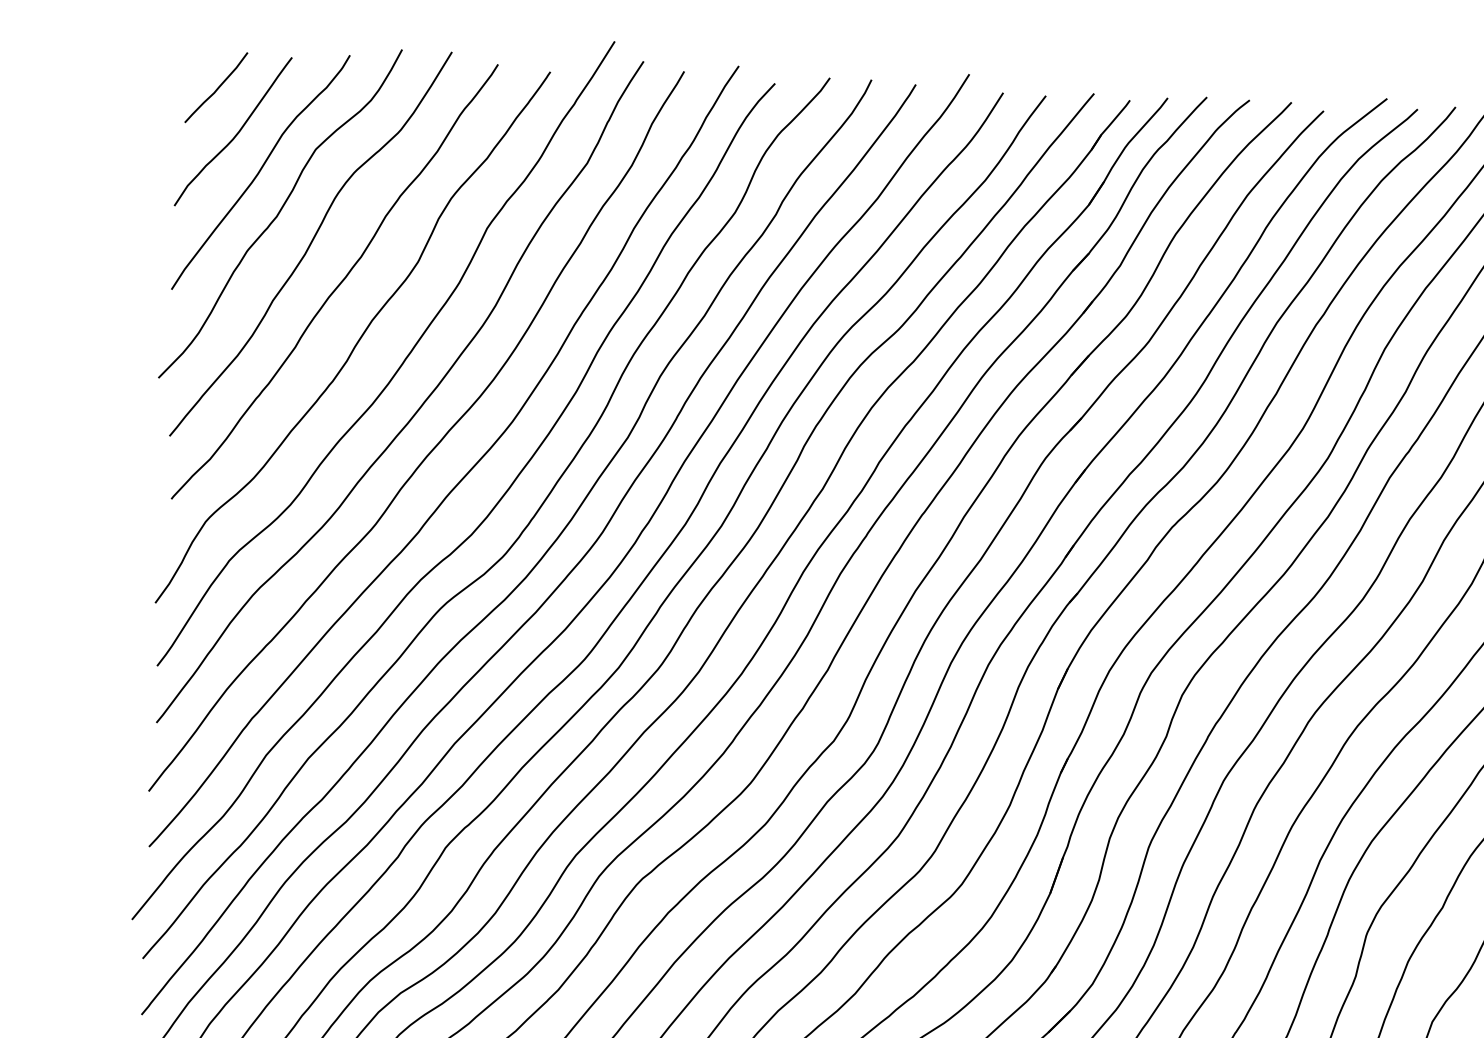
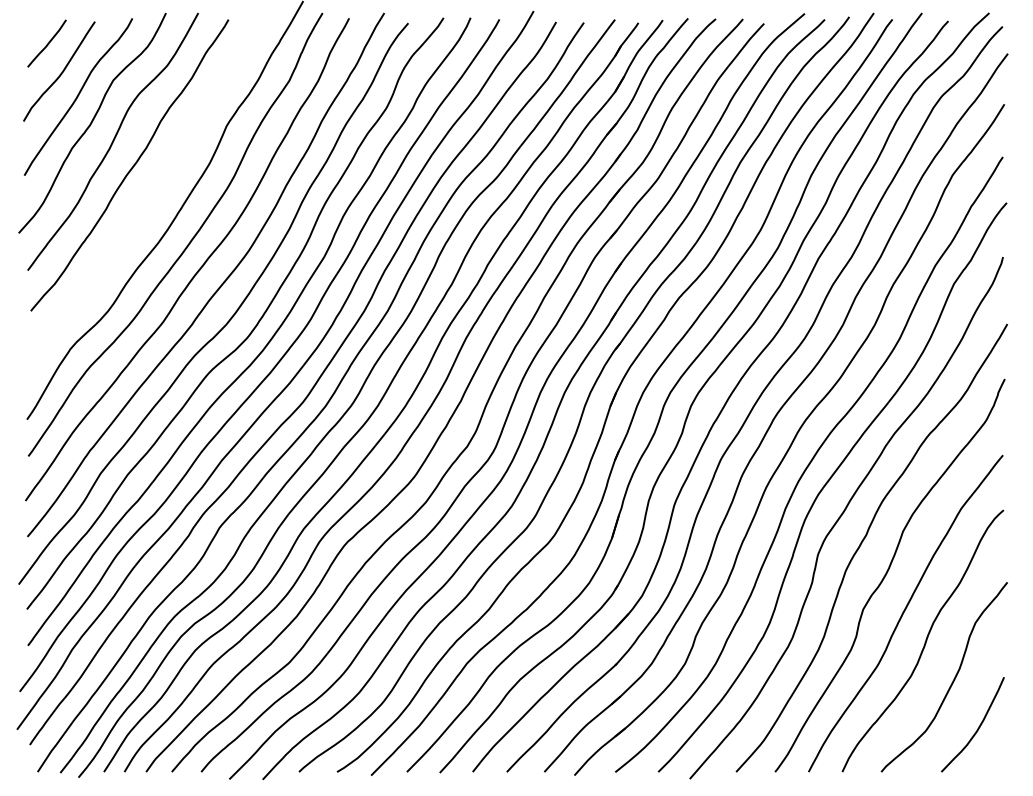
curve: (357, 338) -> (146, 201), removed

